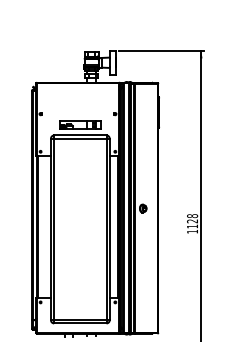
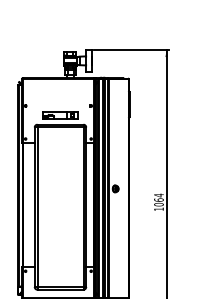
text: (192, 221) -> (158, 200), 1128 -> 1064

